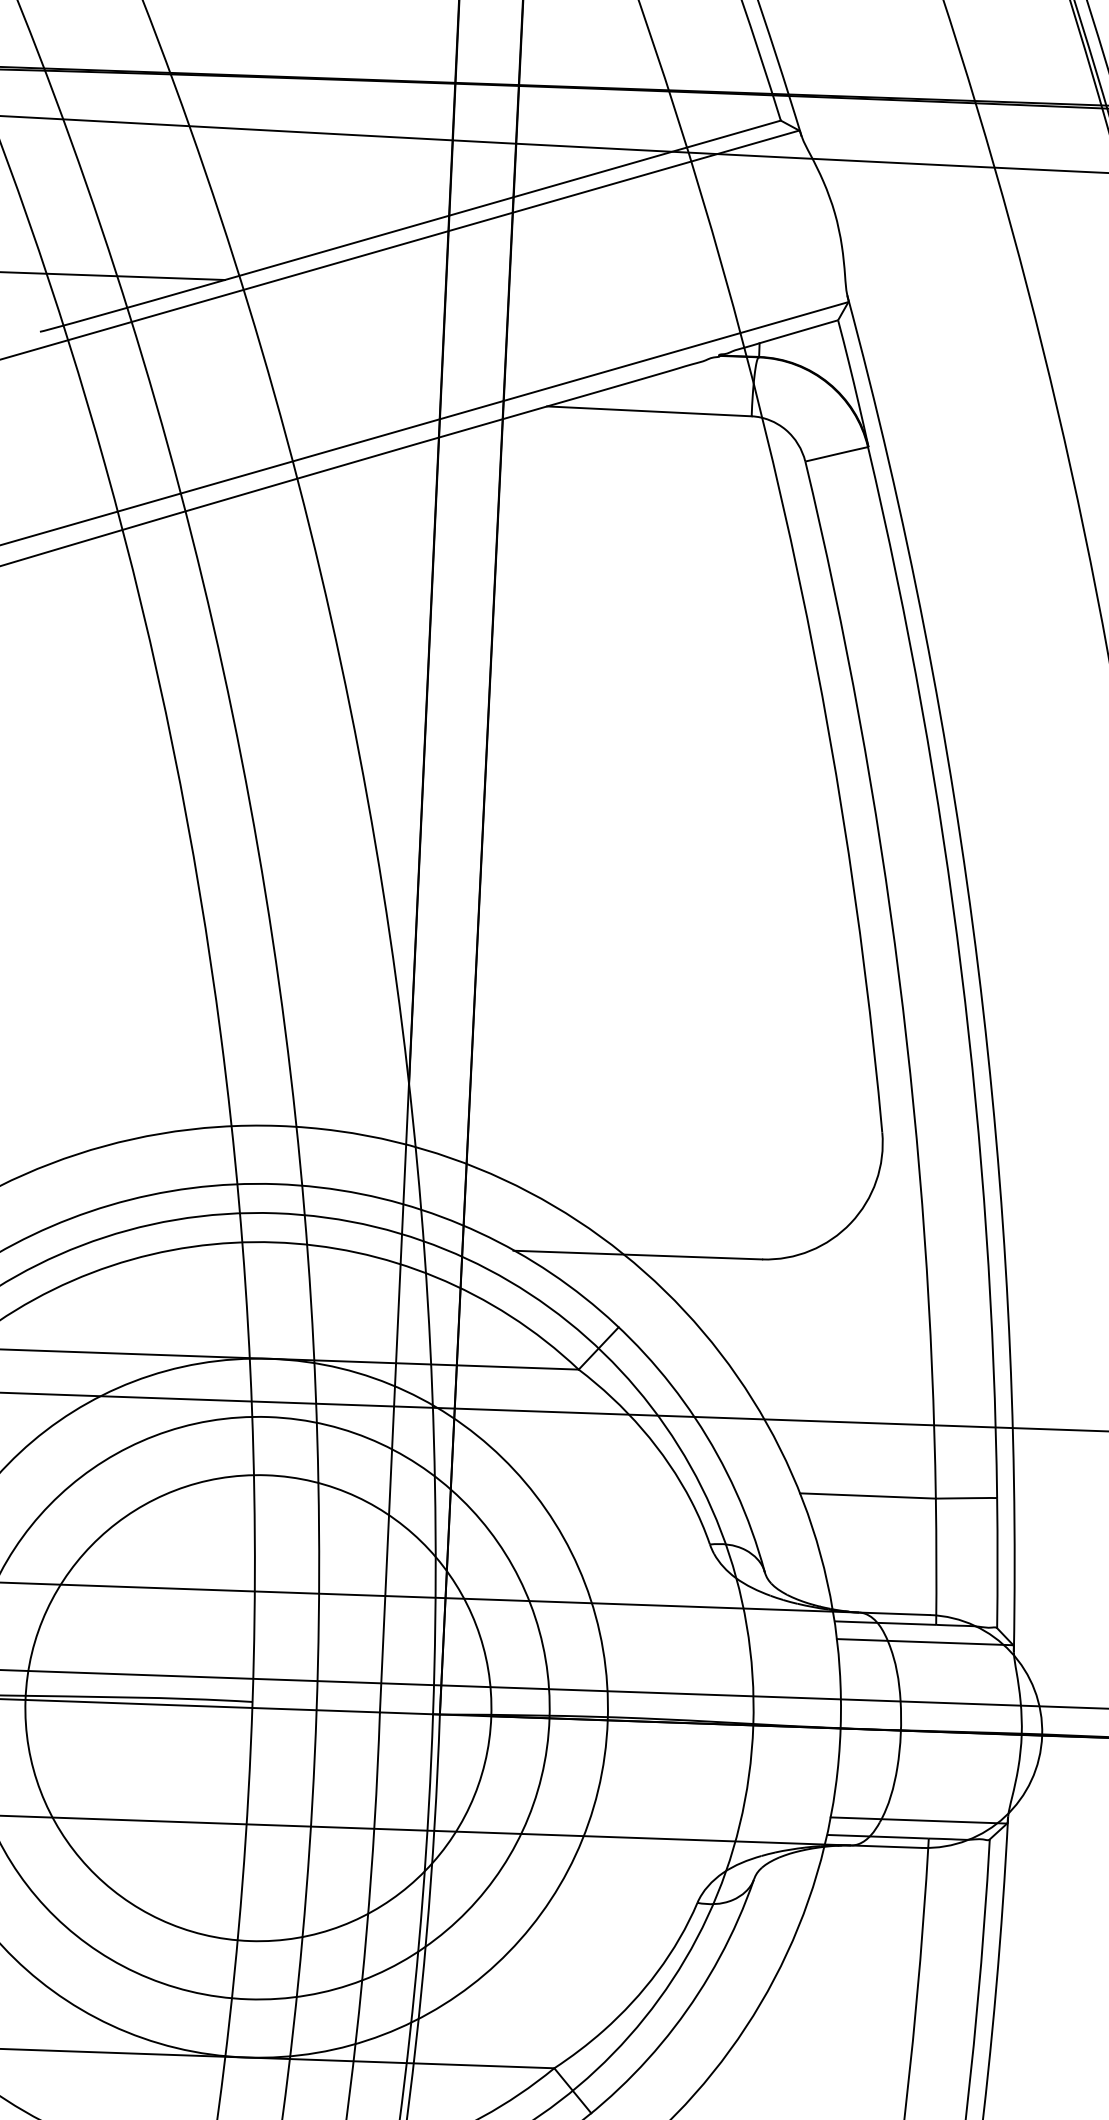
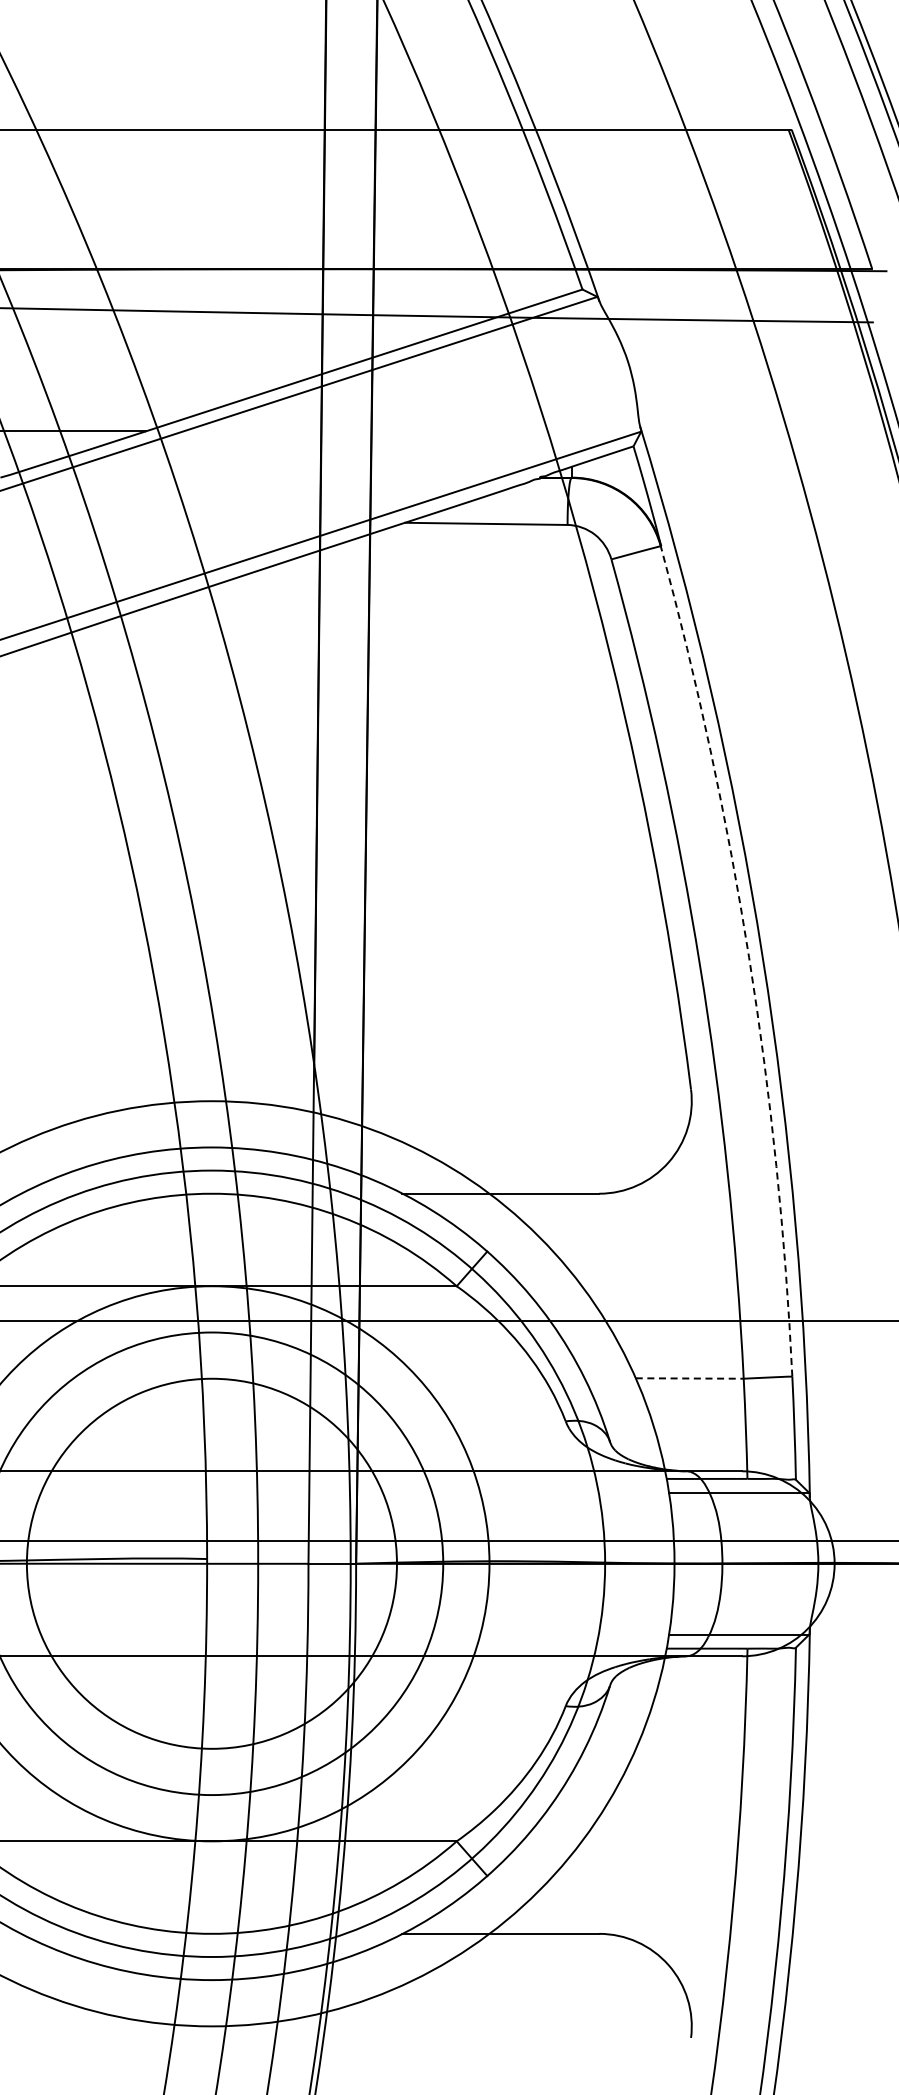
arc: (961, 968) -> (749, 957), solid -> dashed
line: (867, 1495) -> (689, 1378), solid -> dashed

